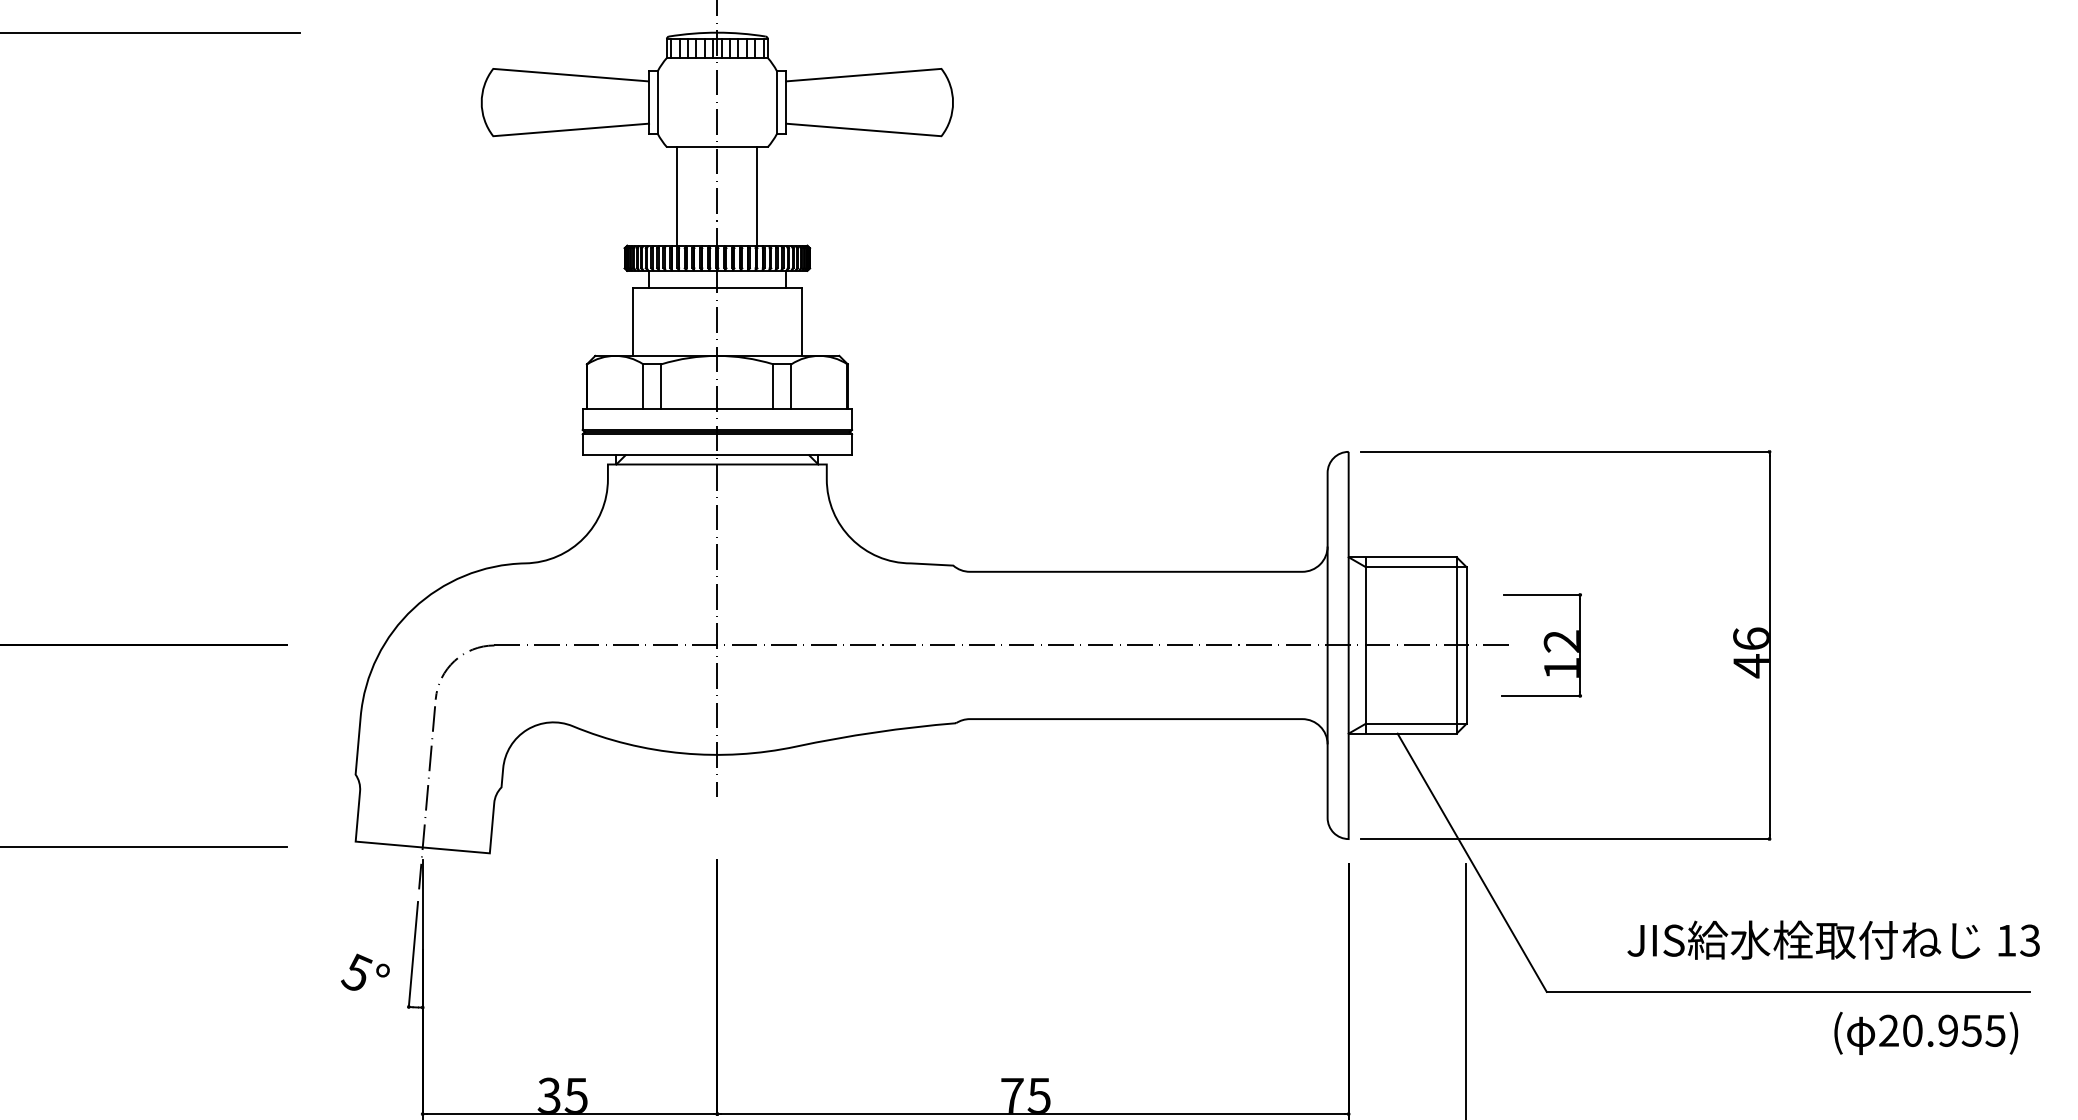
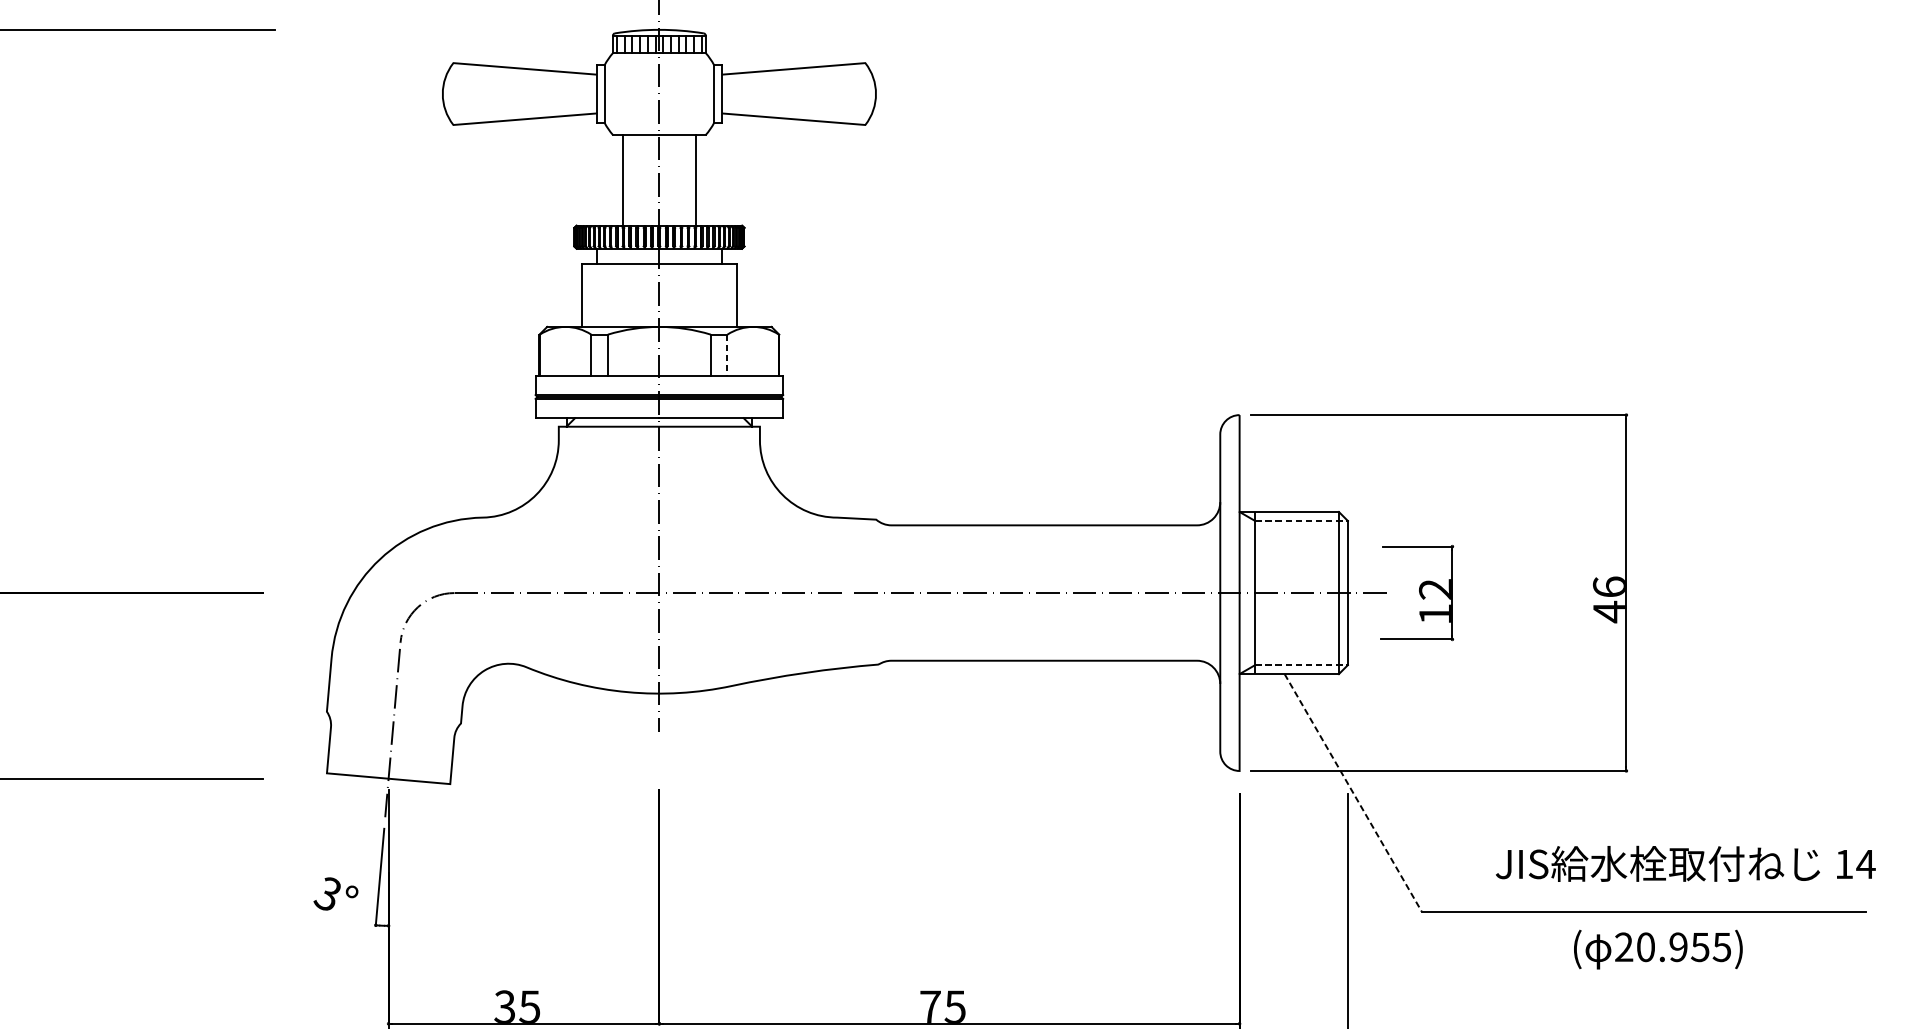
line: (791, 387) -> (727, 355), solid -> dashed
line: (1416, 567) -> (1301, 521), solid -> dashed
line: (1416, 723) -> (1301, 664), solid -> dashed
line: (1472, 863) -> (1353, 793), solid -> dashed
text: (2029, 940) -> (1865, 864), 13 -> 14
text: (356, 971) -> (327, 892), 5° -> 3°
text: (1926, 1032) -> (1658, 948), moved

